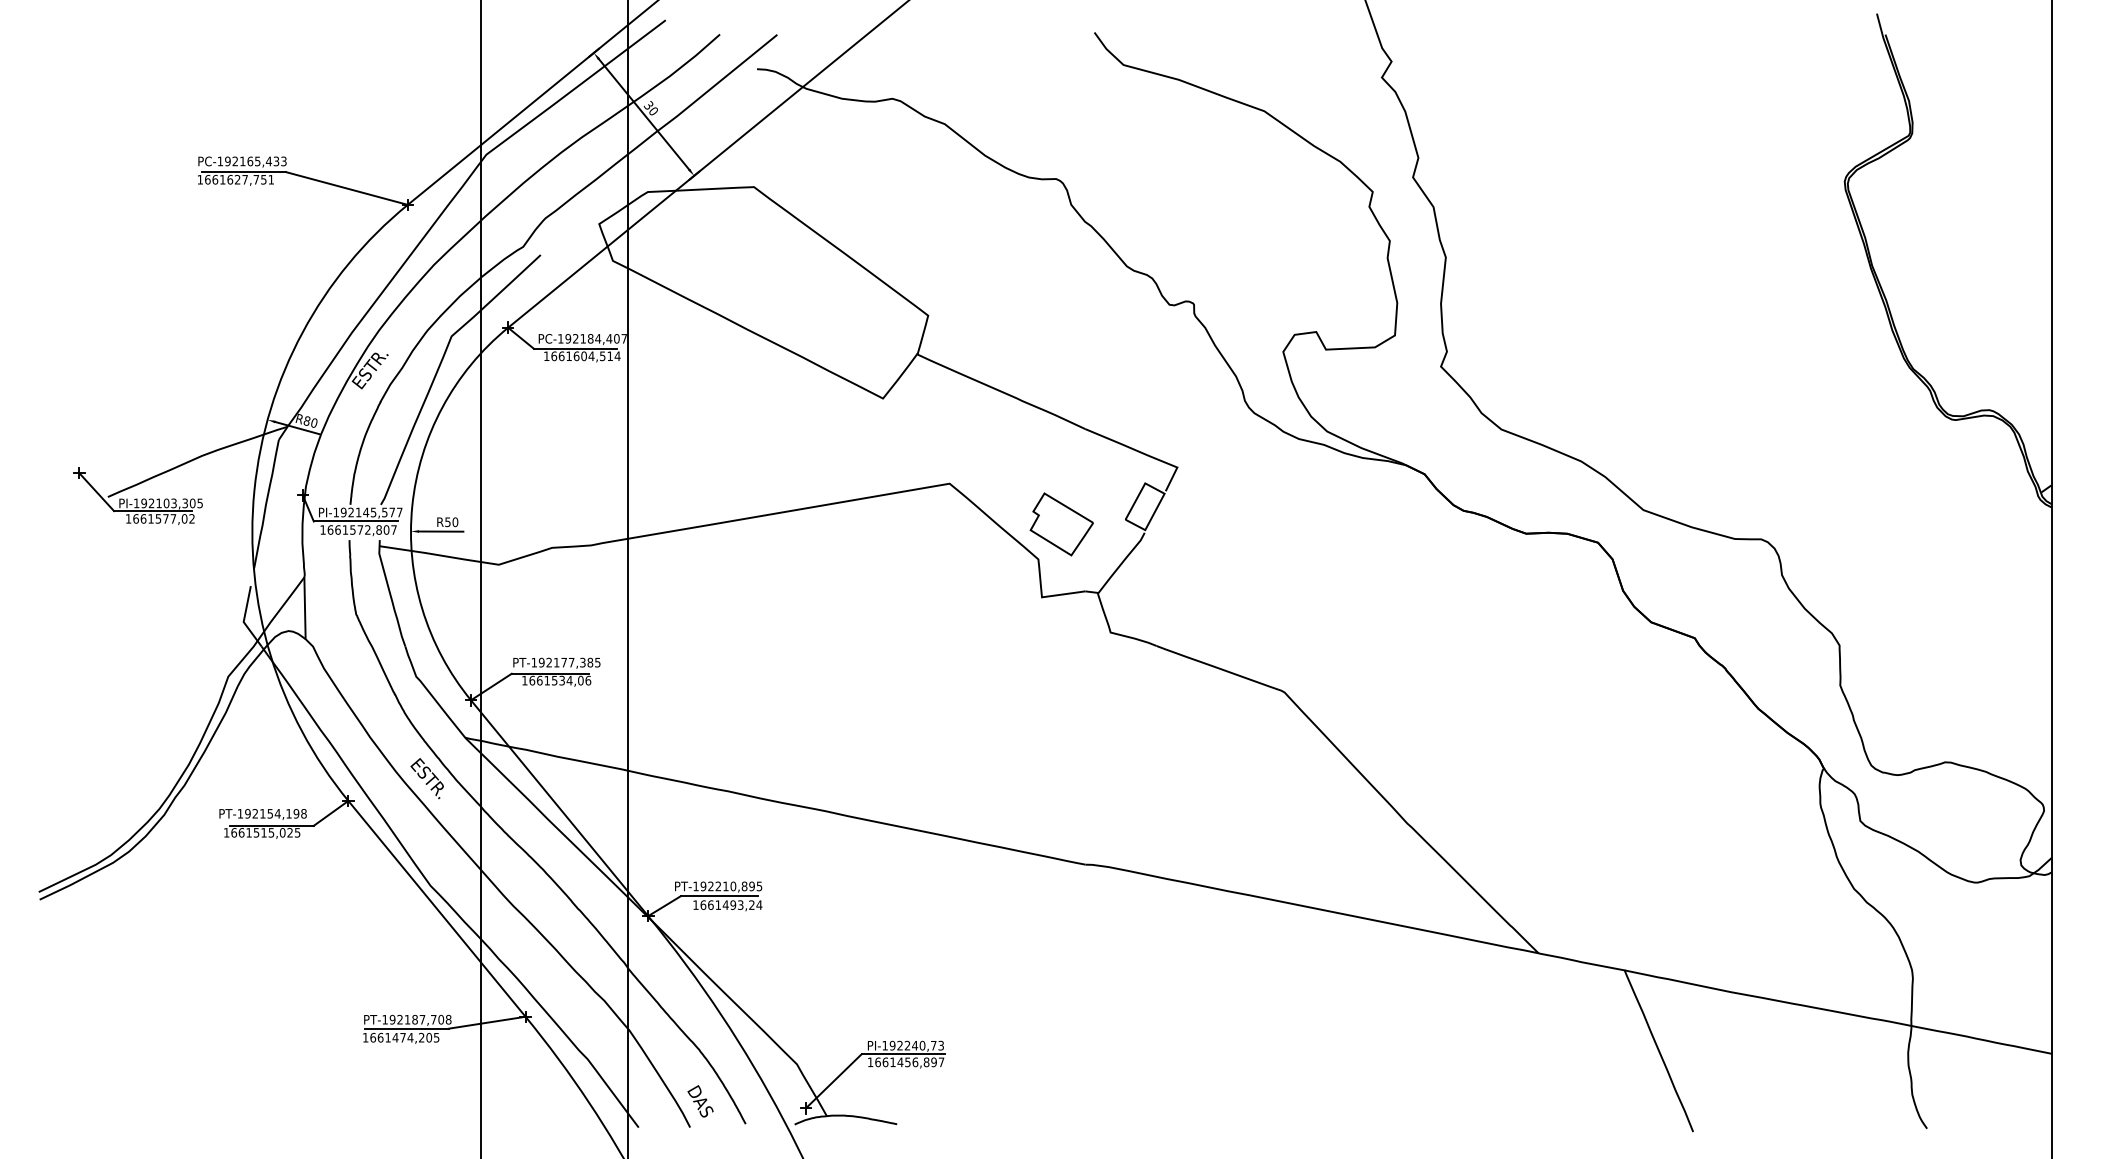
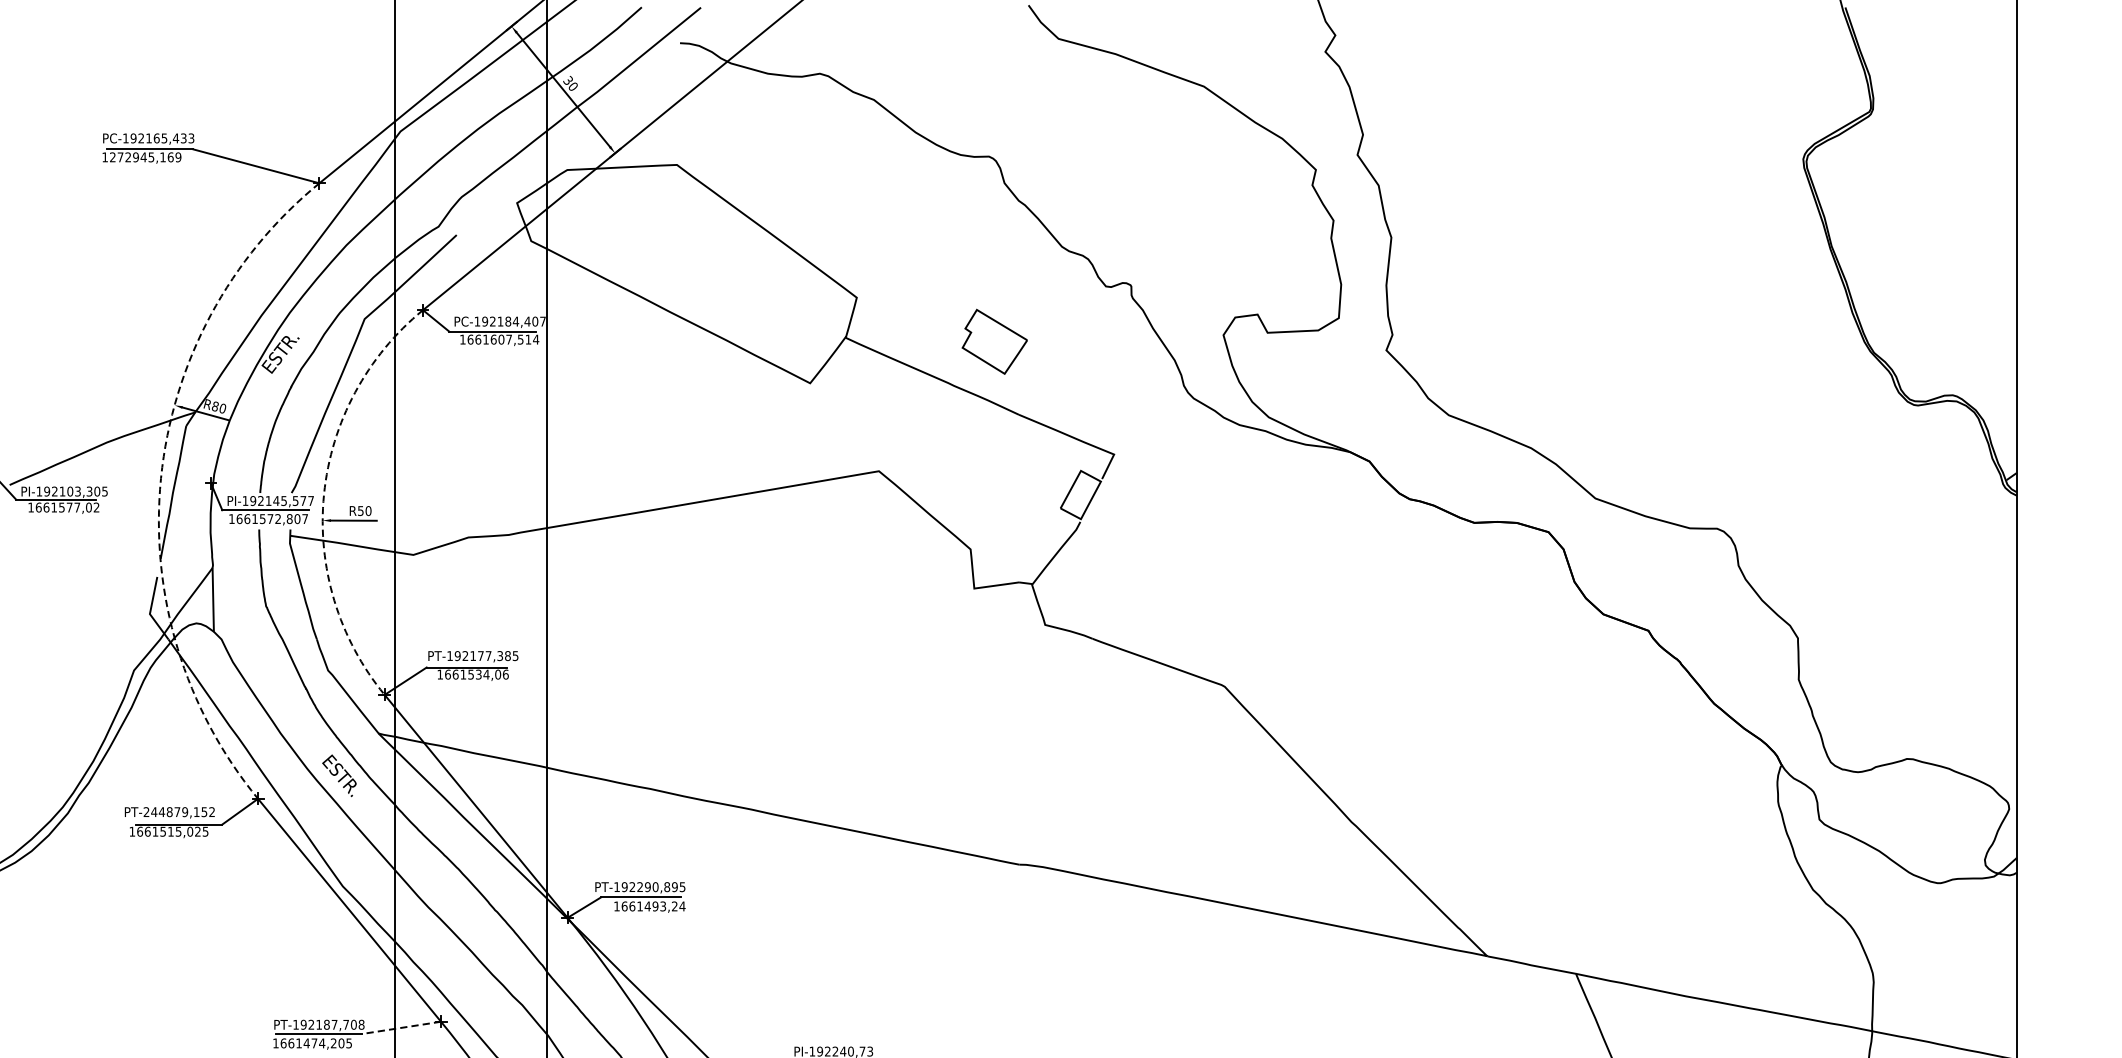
text: (239, 179) -> (145, 157), 1661627,751 -> 1272945,169
text: (591, 355) -> (509, 338), 1661604,514 -> 1661607,514
arc: (254, 490) -> (161, 478), solid -> dashed
arc: (412, 506) -> (324, 494), solid -> dashed
part: (1061, 524) -> (994, 341), moved
text: (271, 813) -> (178, 811), PT-192154,198 -> PT-244879,152
text: (725, 886) -> (647, 887), PT-192210,895 -> PT-192290,895
line: (487, 1022) -> (401, 1027), solid -> dashed

